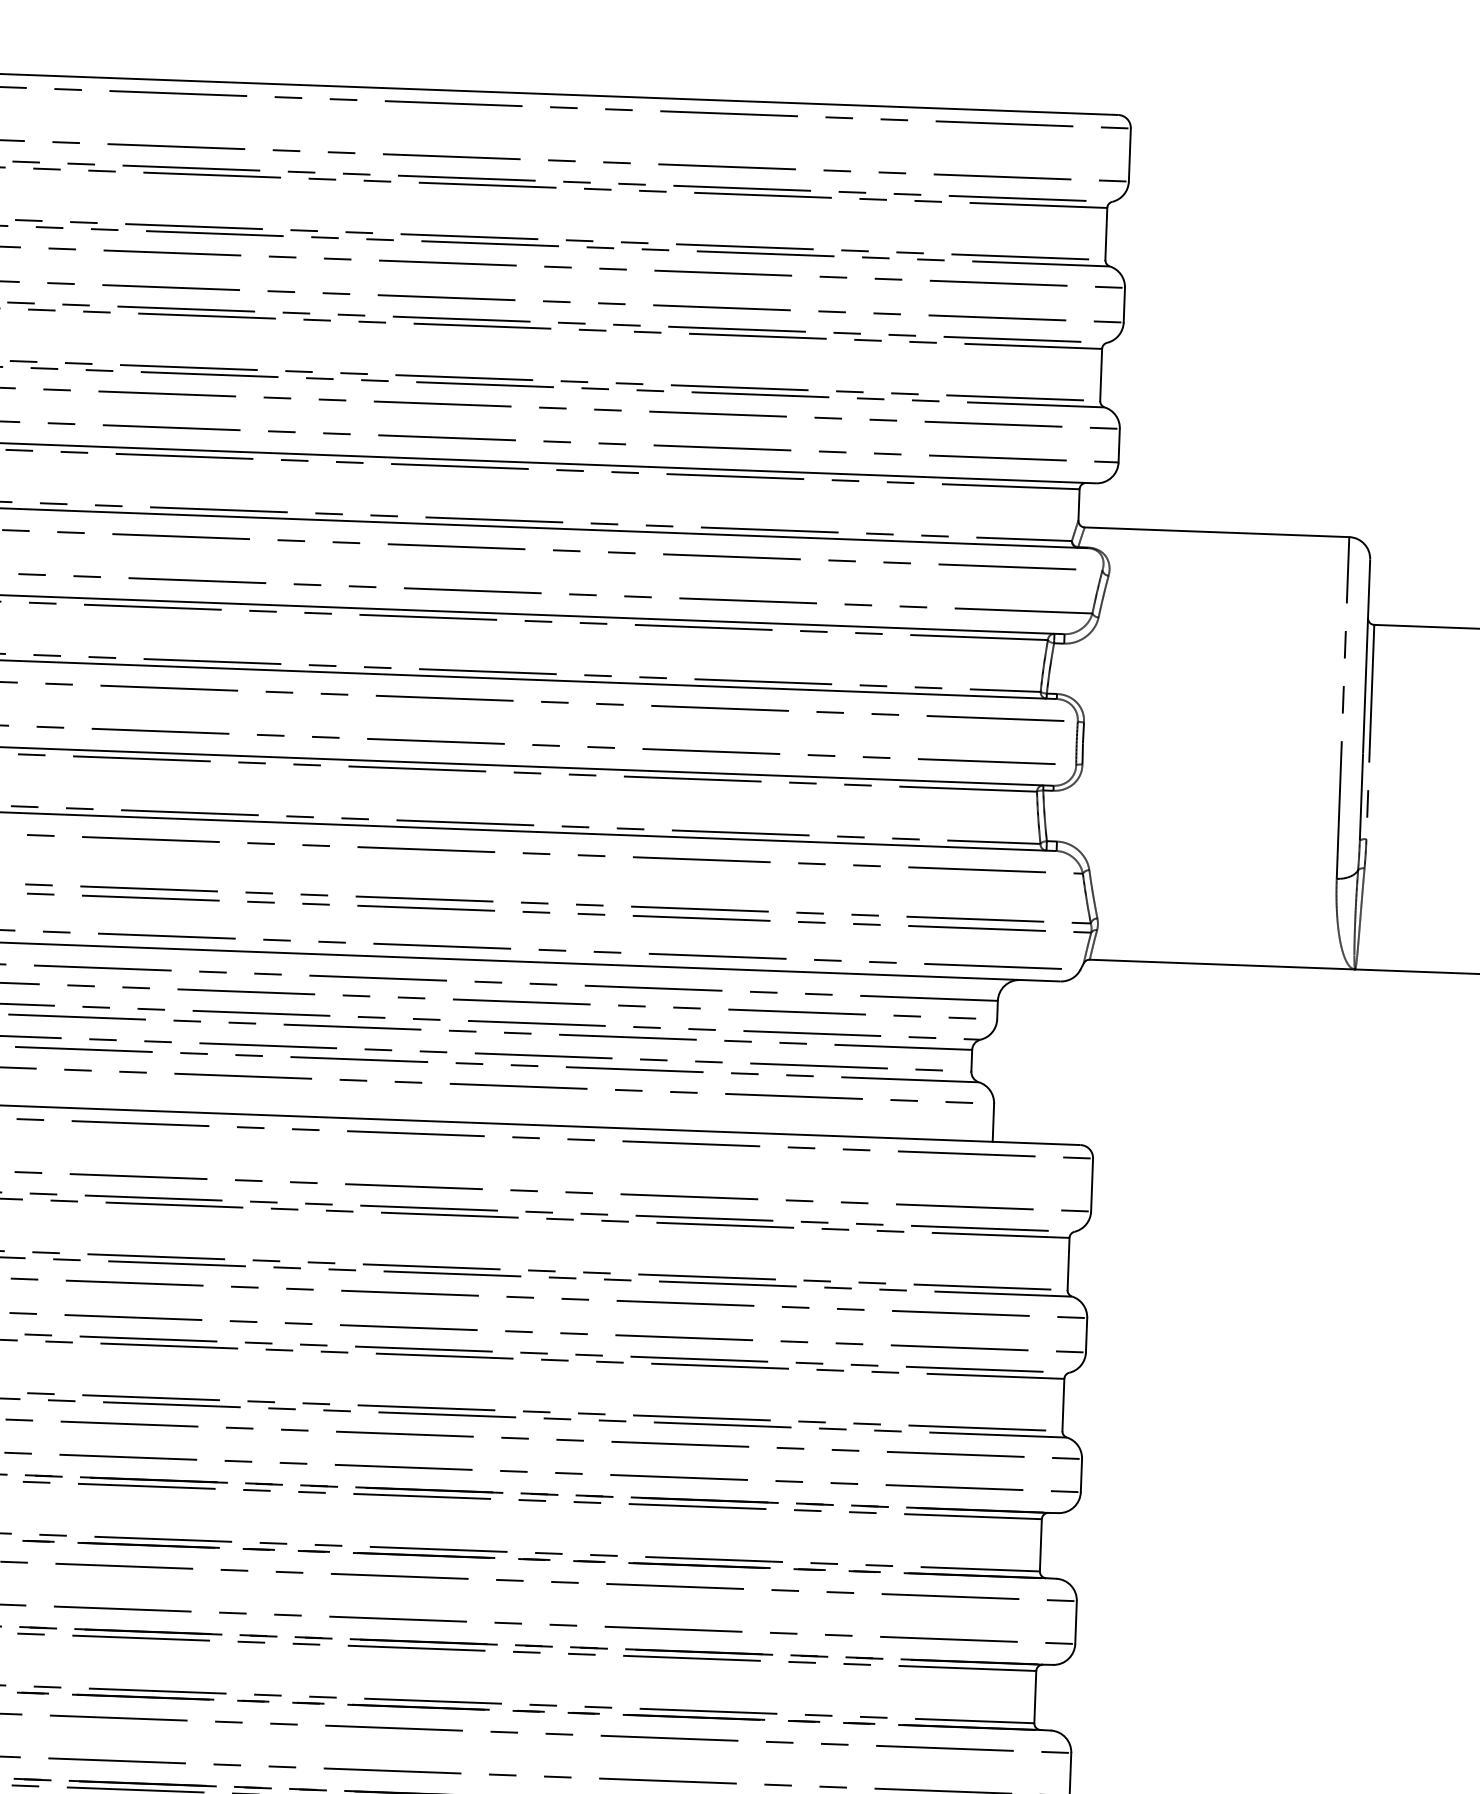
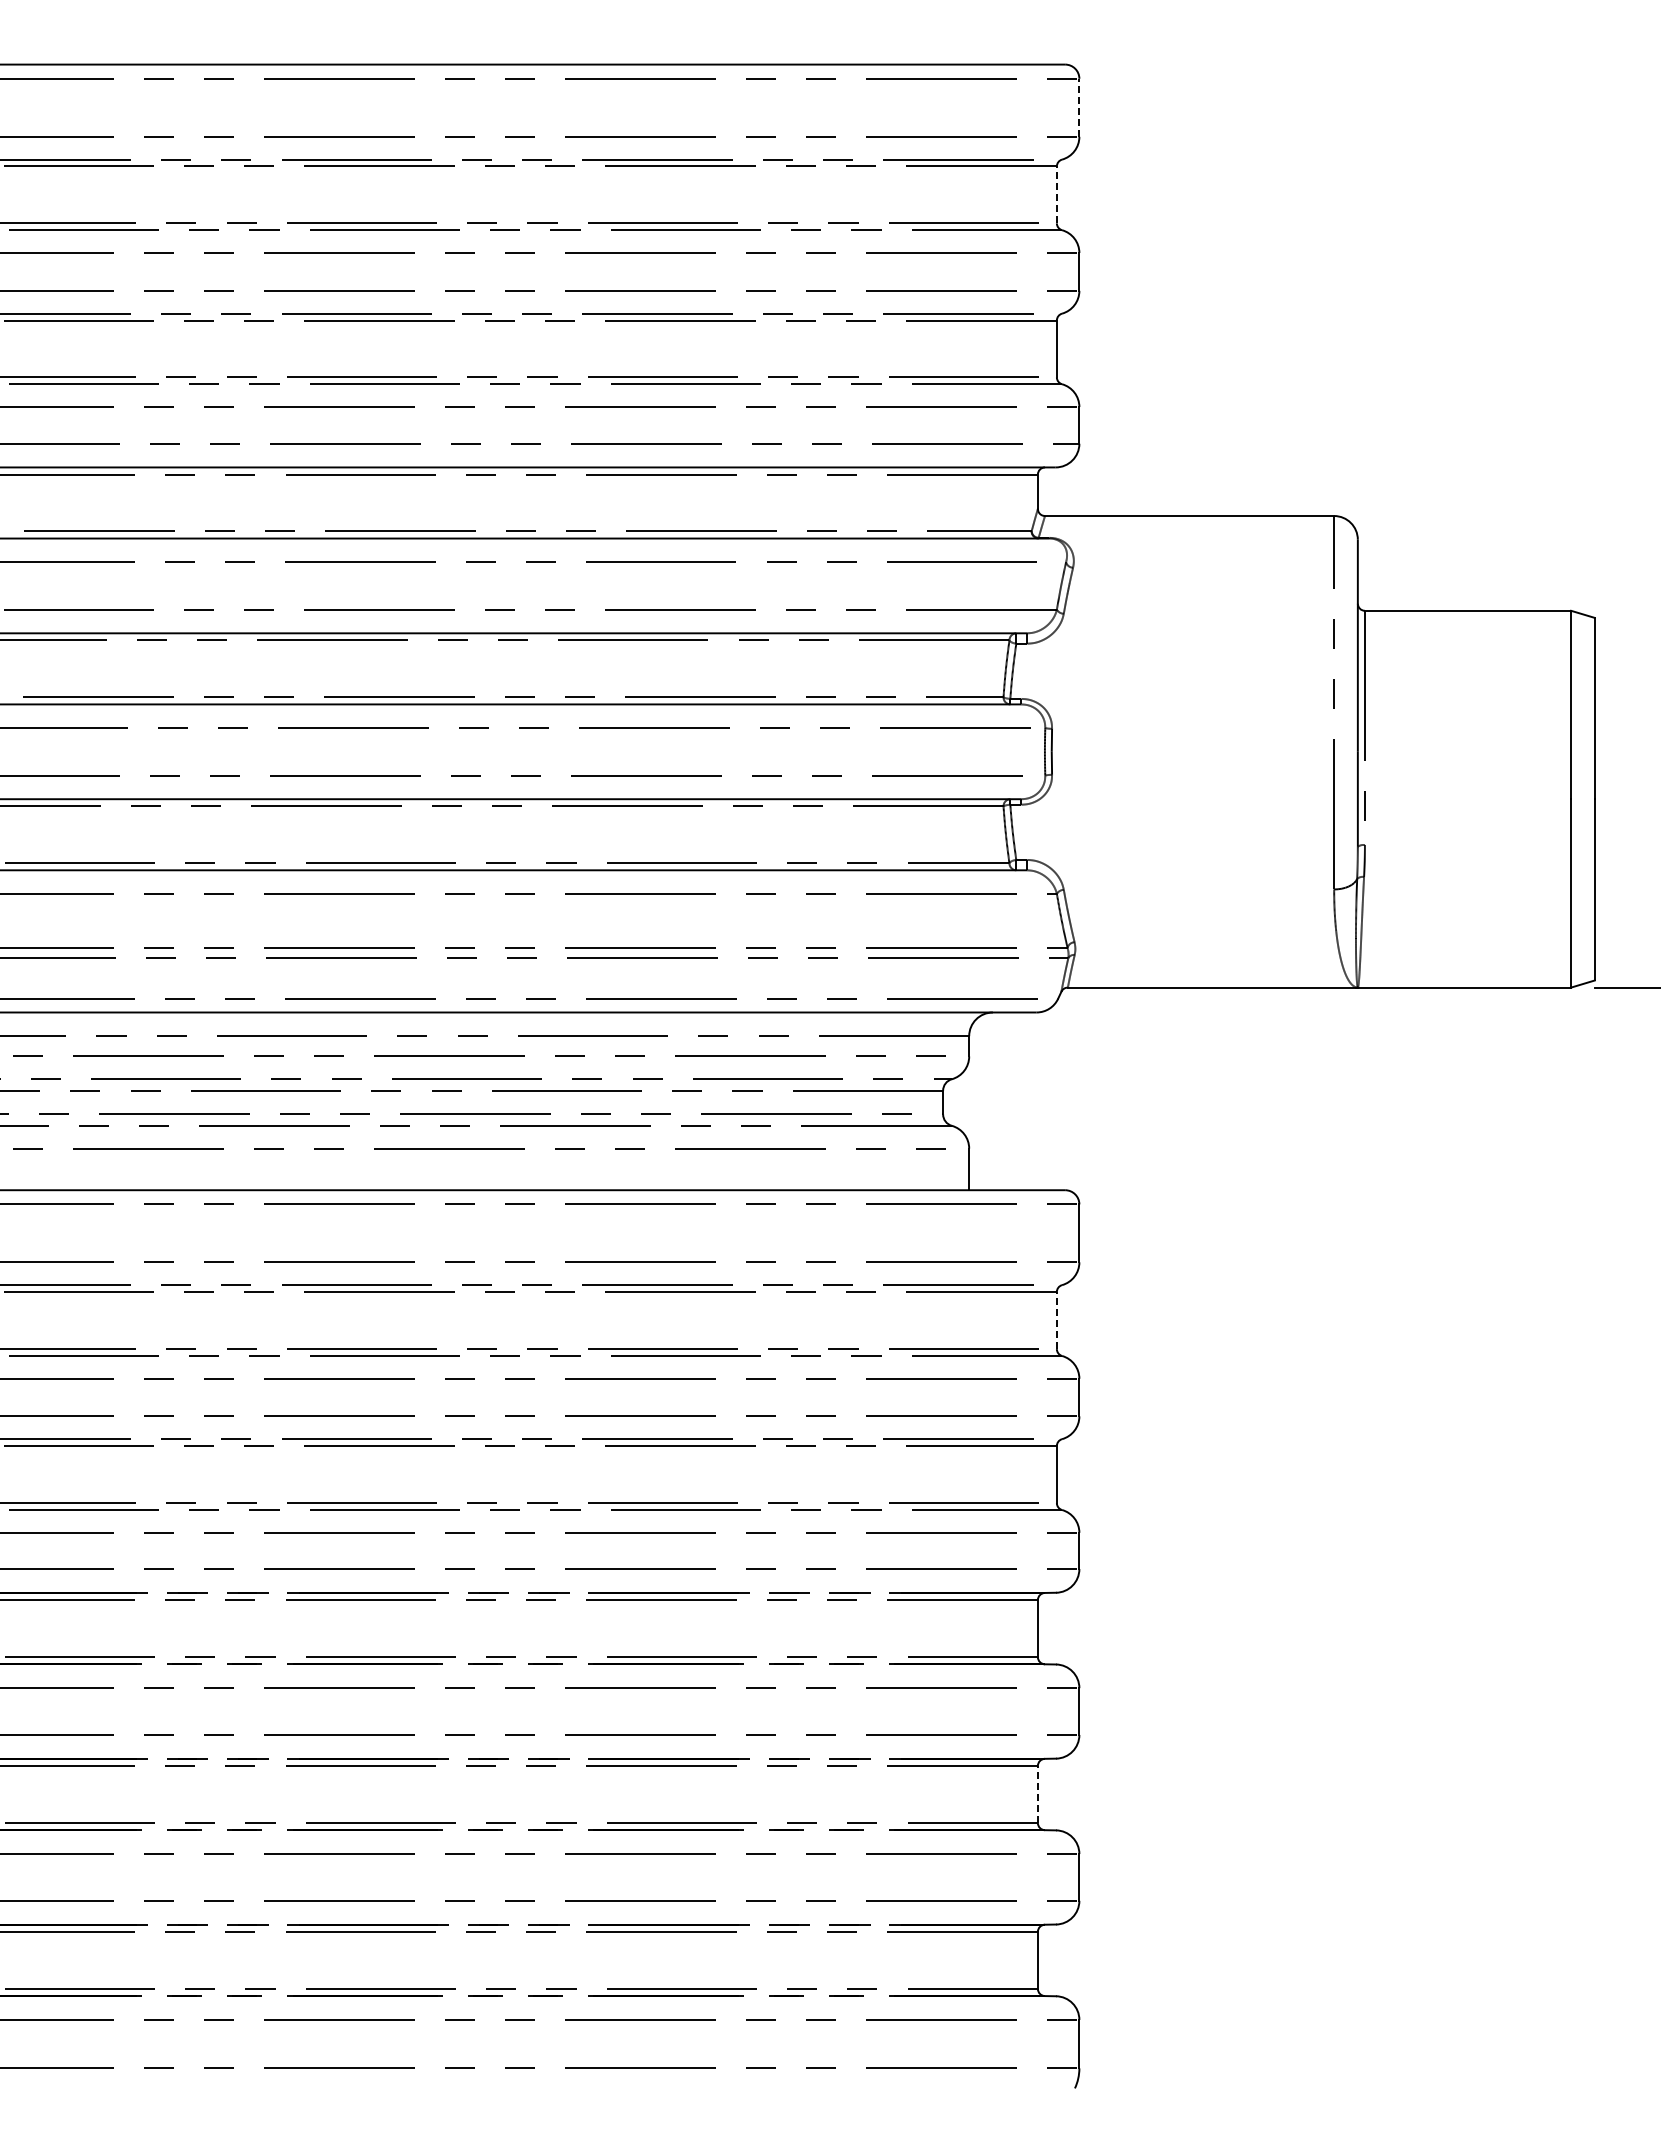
line: (1129, 154) -> (1079, 107), solid -> dashed
line: (1106, 233) -> (1056, 194), solid -> dashed
line: (1068, 1263) -> (1056, 1320), solid -> dashed
line: (1034, 1697) -> (1037, 1794), solid -> dashed

